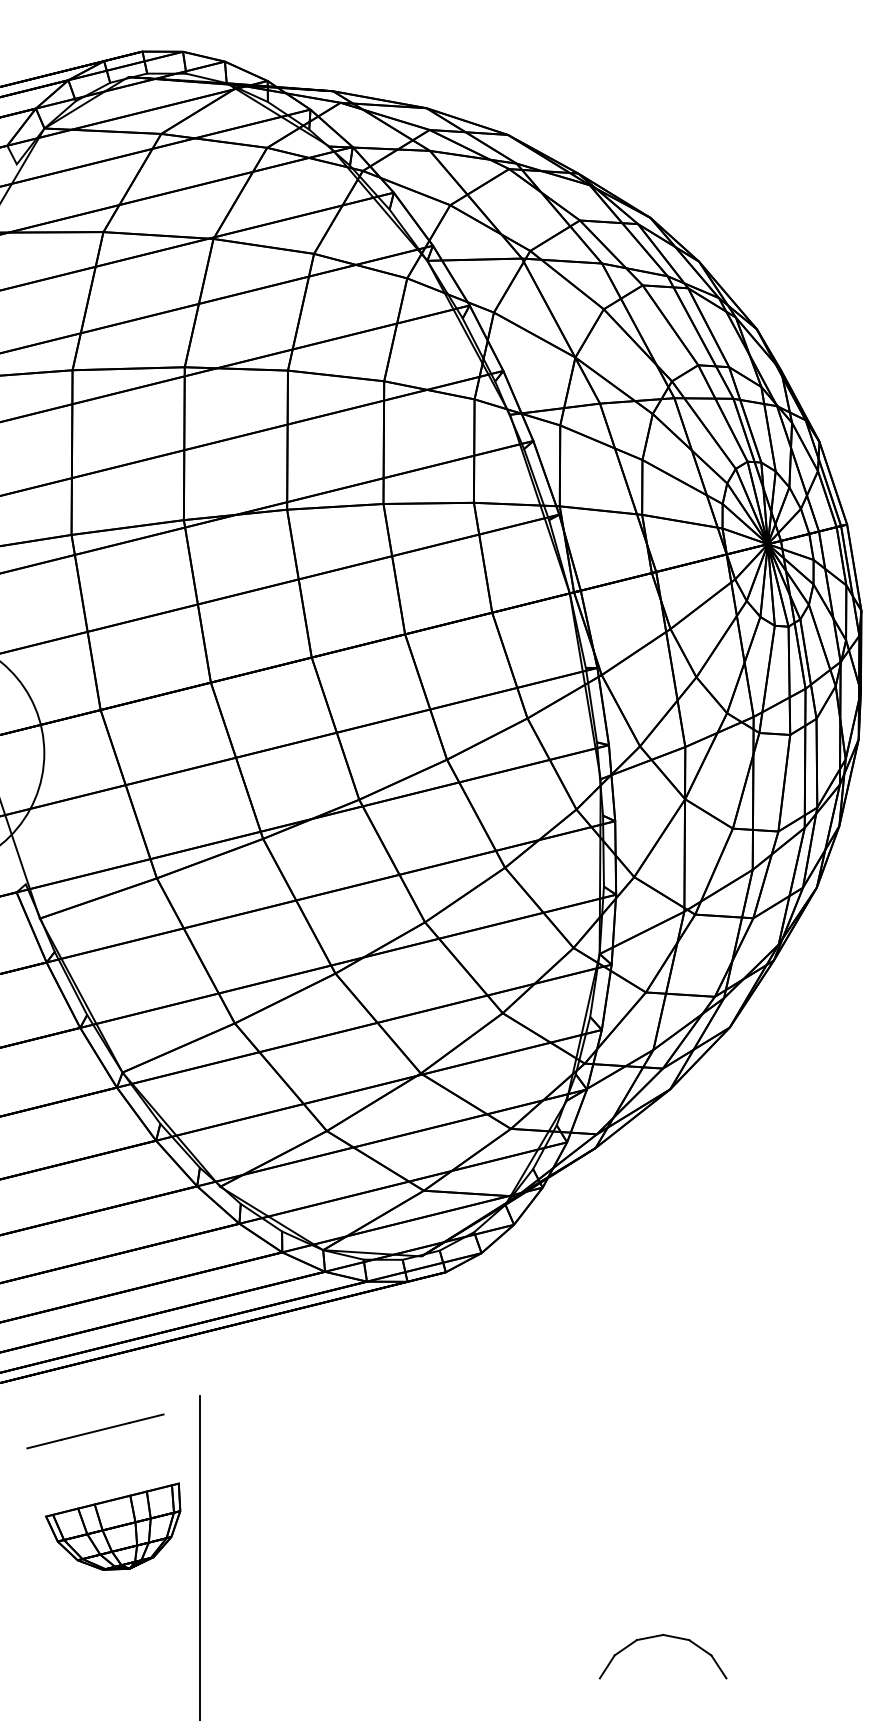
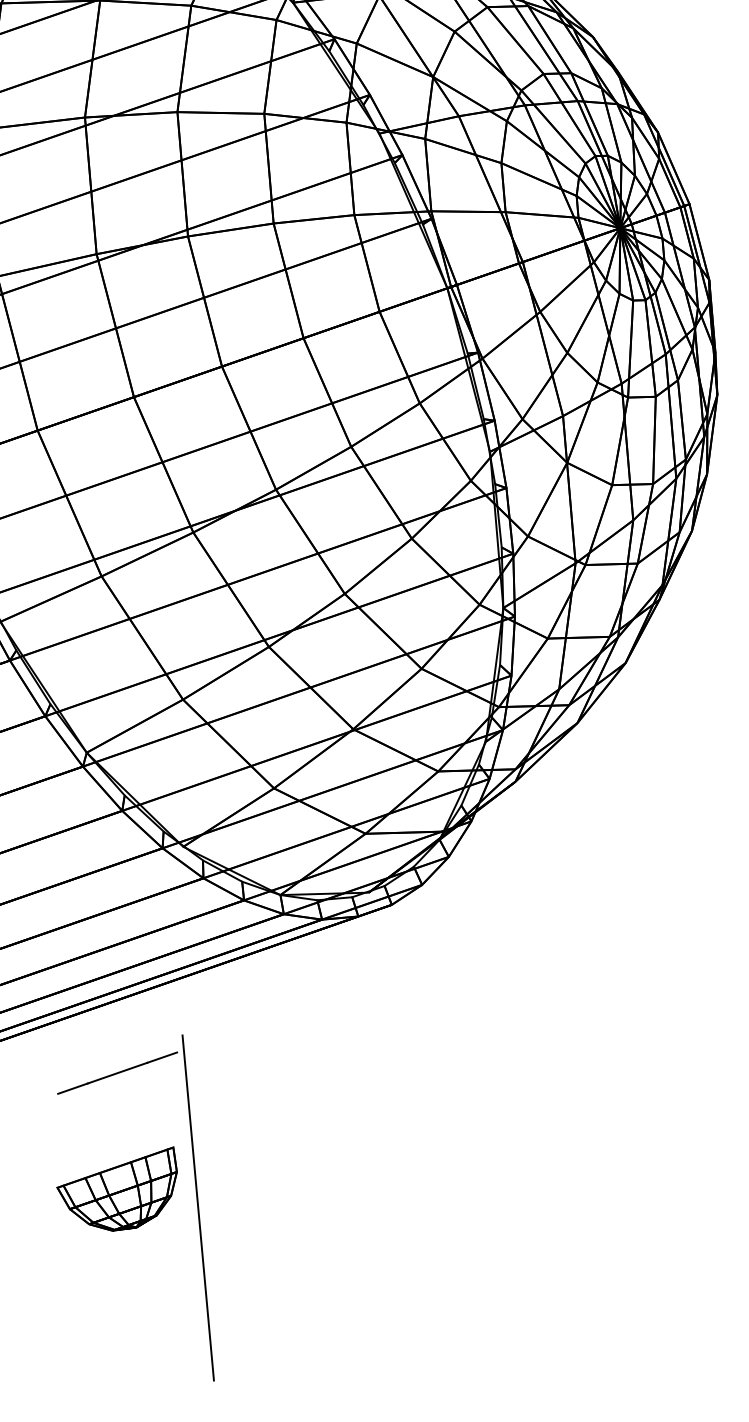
line: (95, 1431) -> (117, 1073), moved
part: (113, 1526) -> (118, 1191), moved
part: (656, 1637) -> (609, 1214), removed

